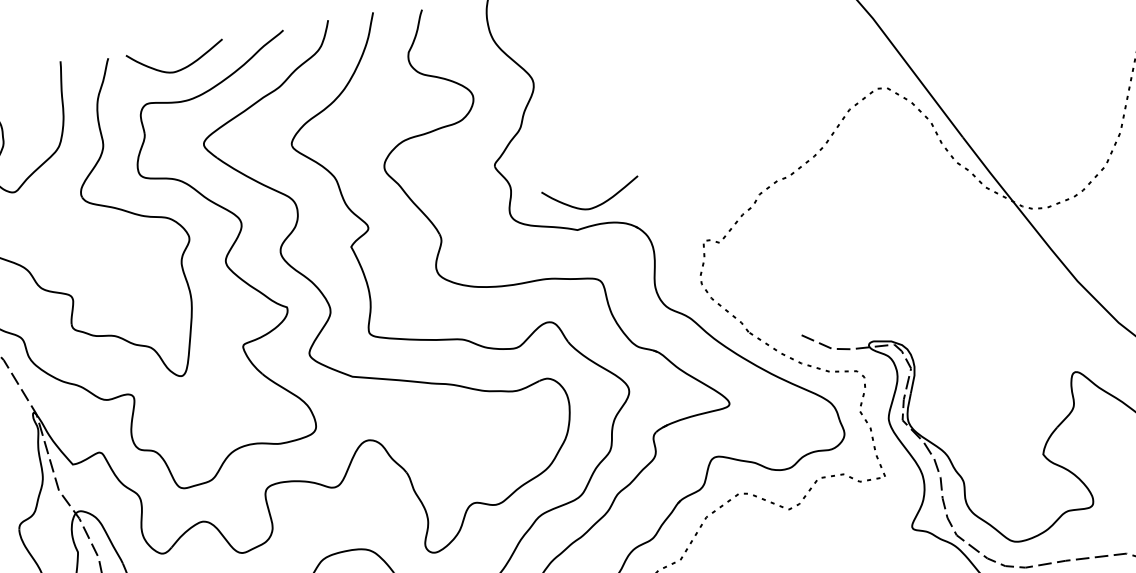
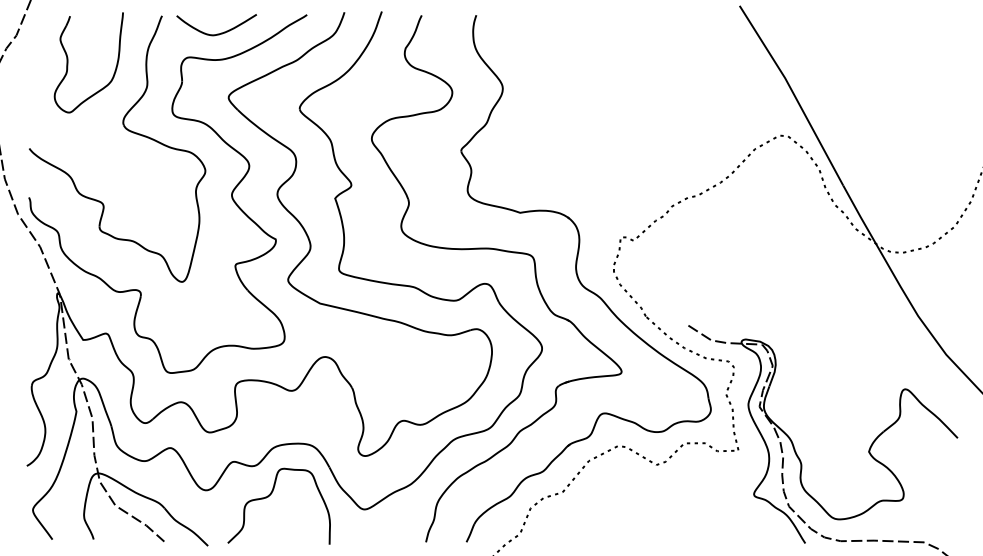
curve: (594, 206) -> (536, 195), removed

